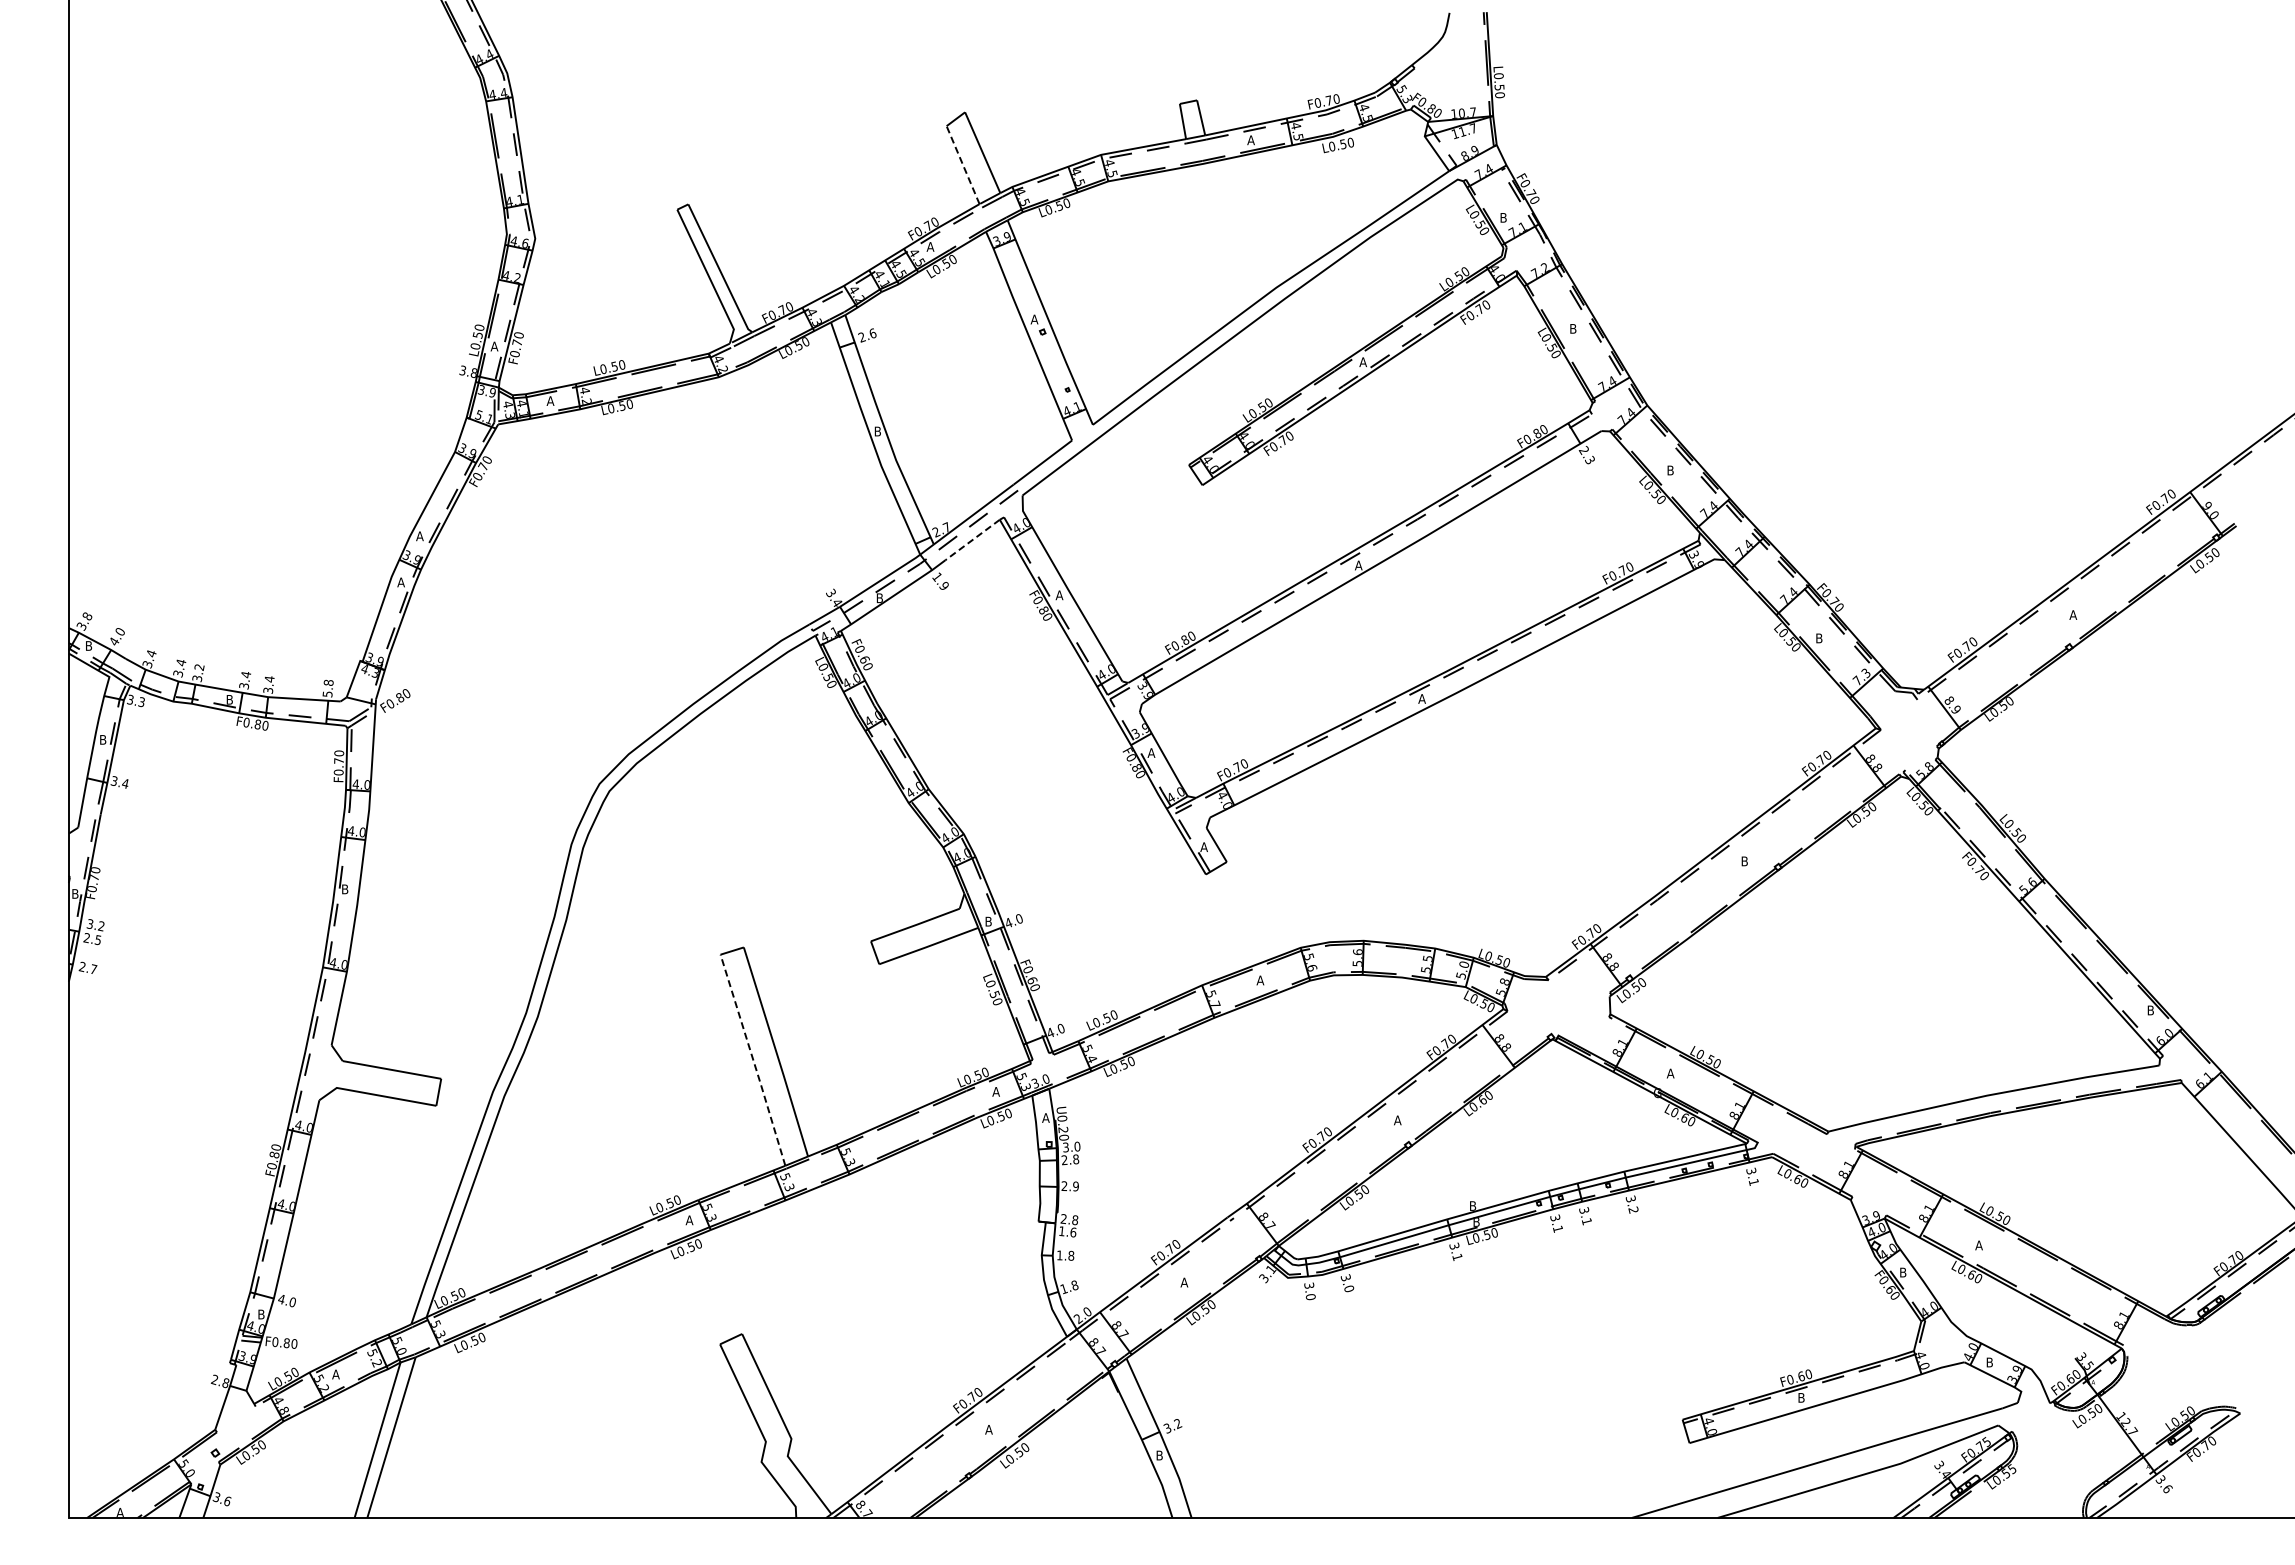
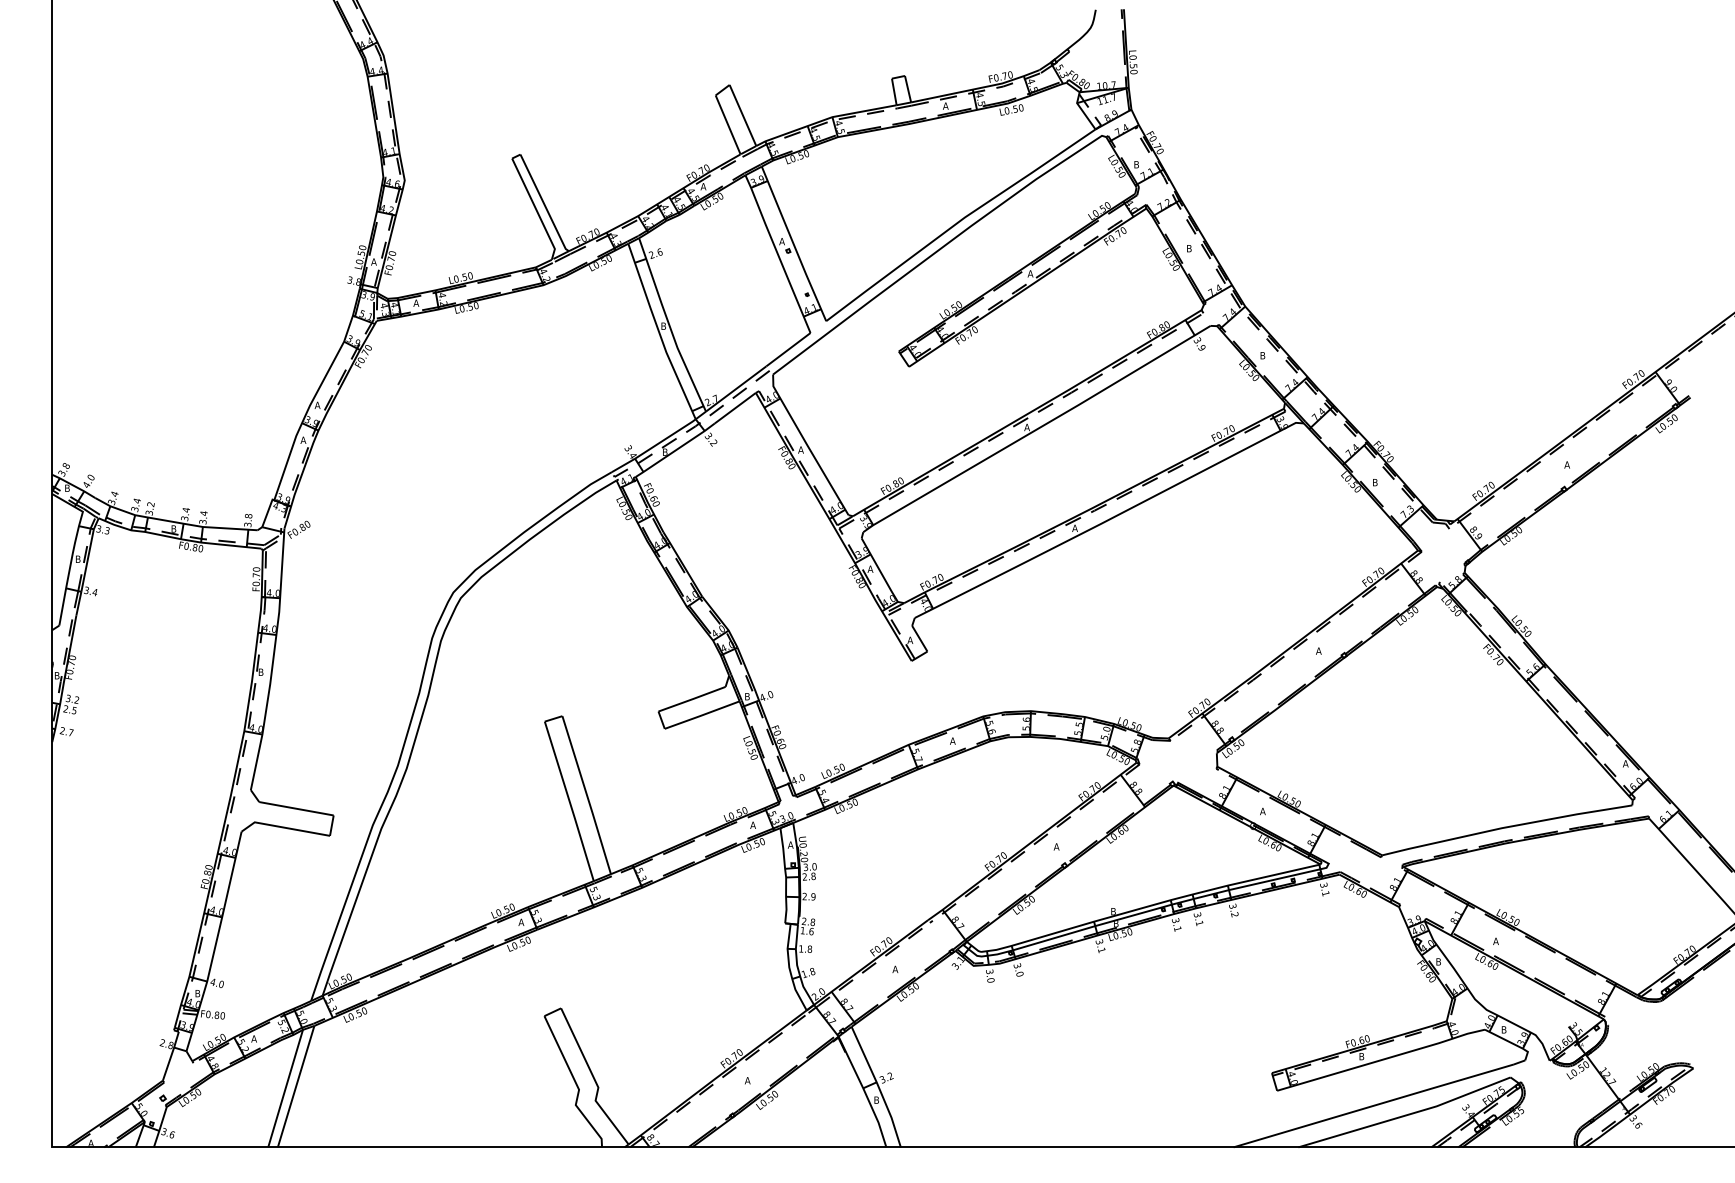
line: (962, 164) -> (727, 124), dashed -> solid
text: (1586, 455) -> (1199, 344), 2.3 -> 3.9
line: (972, 539) -> (735, 407), dashed -> solid
text: (939, 581) -> (710, 439), 1.9 -> 3.2
text: (326, 693) -> (246, 524), 5.8 -> 3.8
text: (1744, 861) -> (1318, 651), B -> A
text: (2150, 1010) -> (1625, 763), B -> A
line: (753, 1060) -> (569, 801), dashed -> solid

